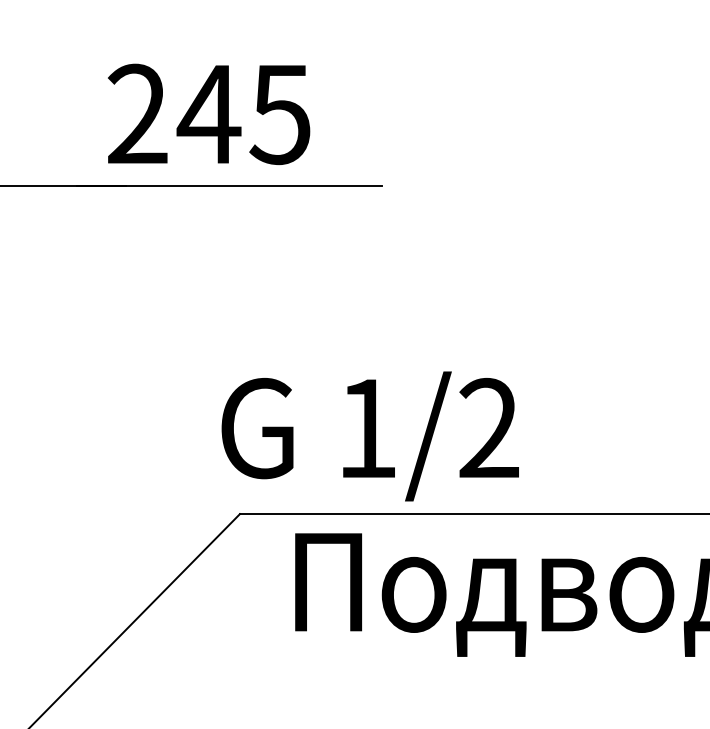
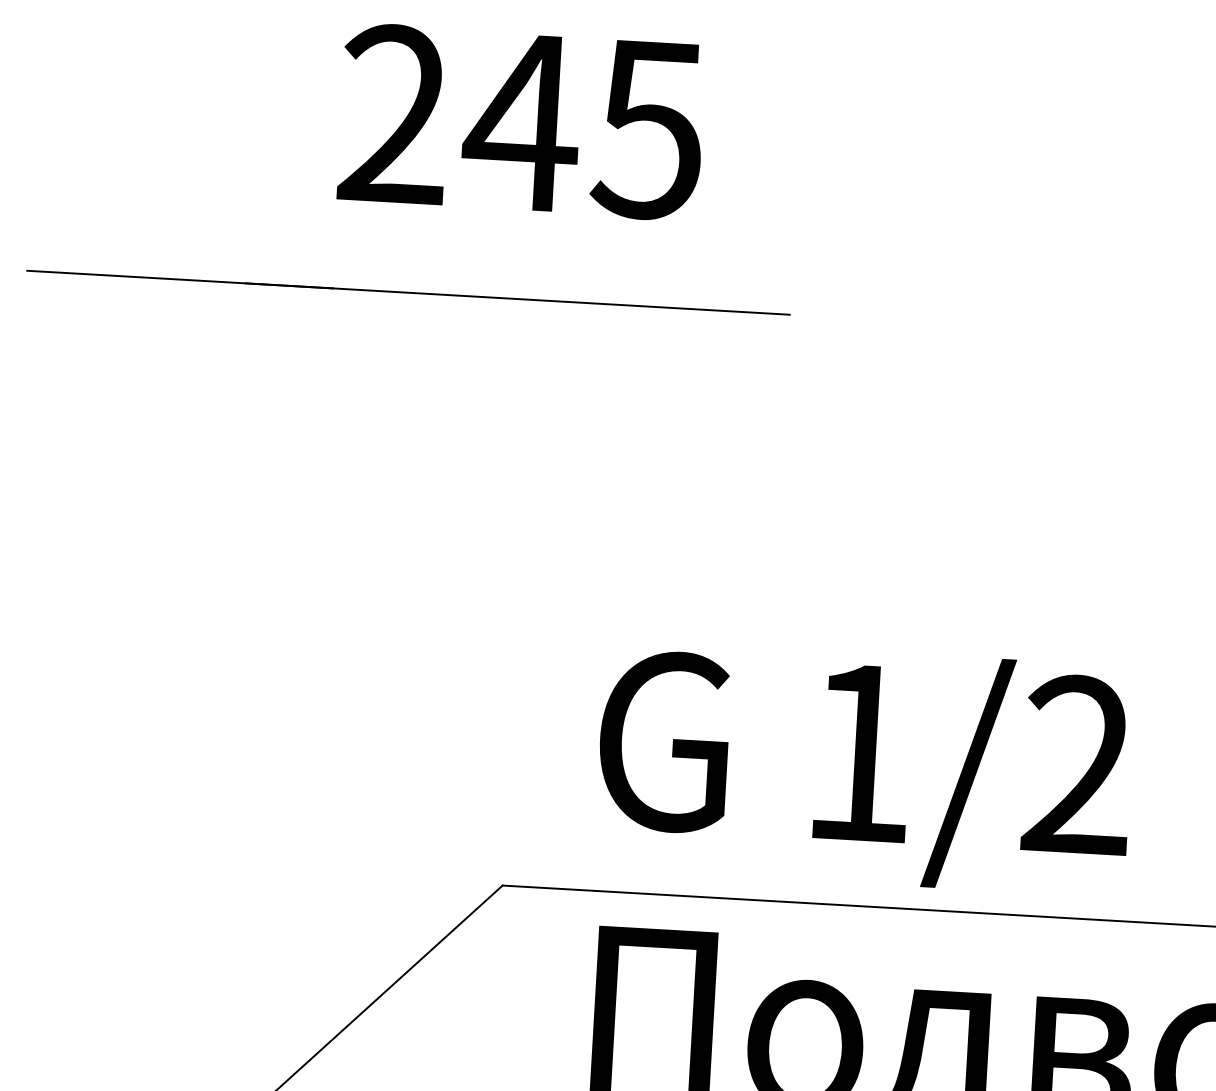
text: (209, 113) -> (522, 120), moved
text: (369, 436) -> (863, 767), moved

